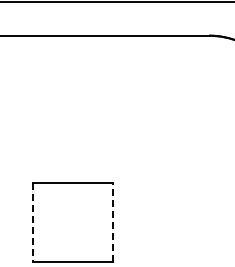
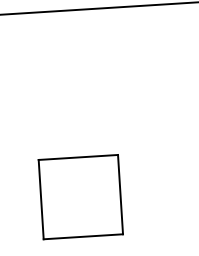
line: (33, 222) -> (41, 199), dashed -> solid
line: (112, 222) -> (120, 194), dashed -> solid

